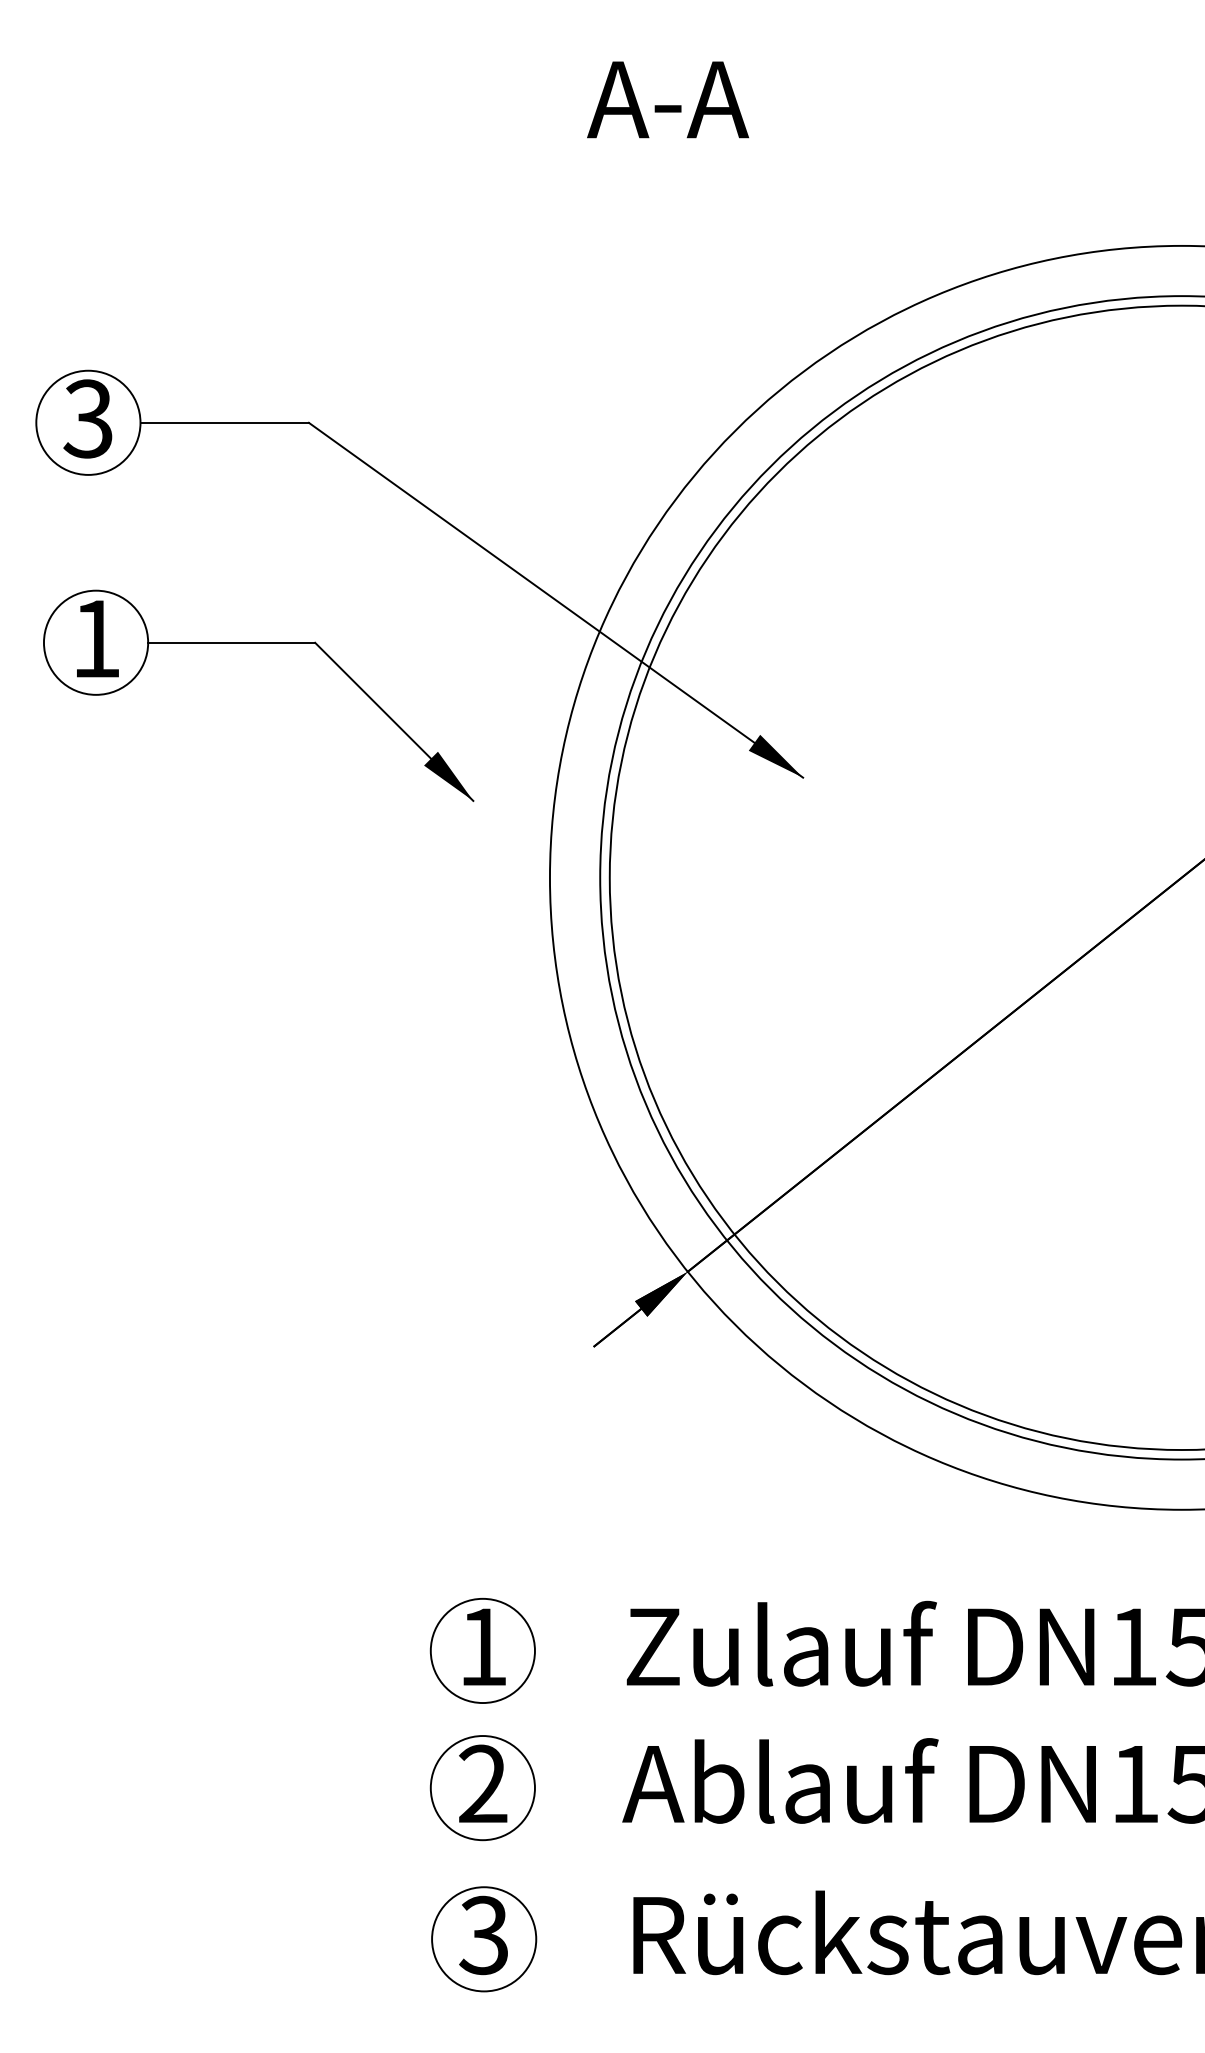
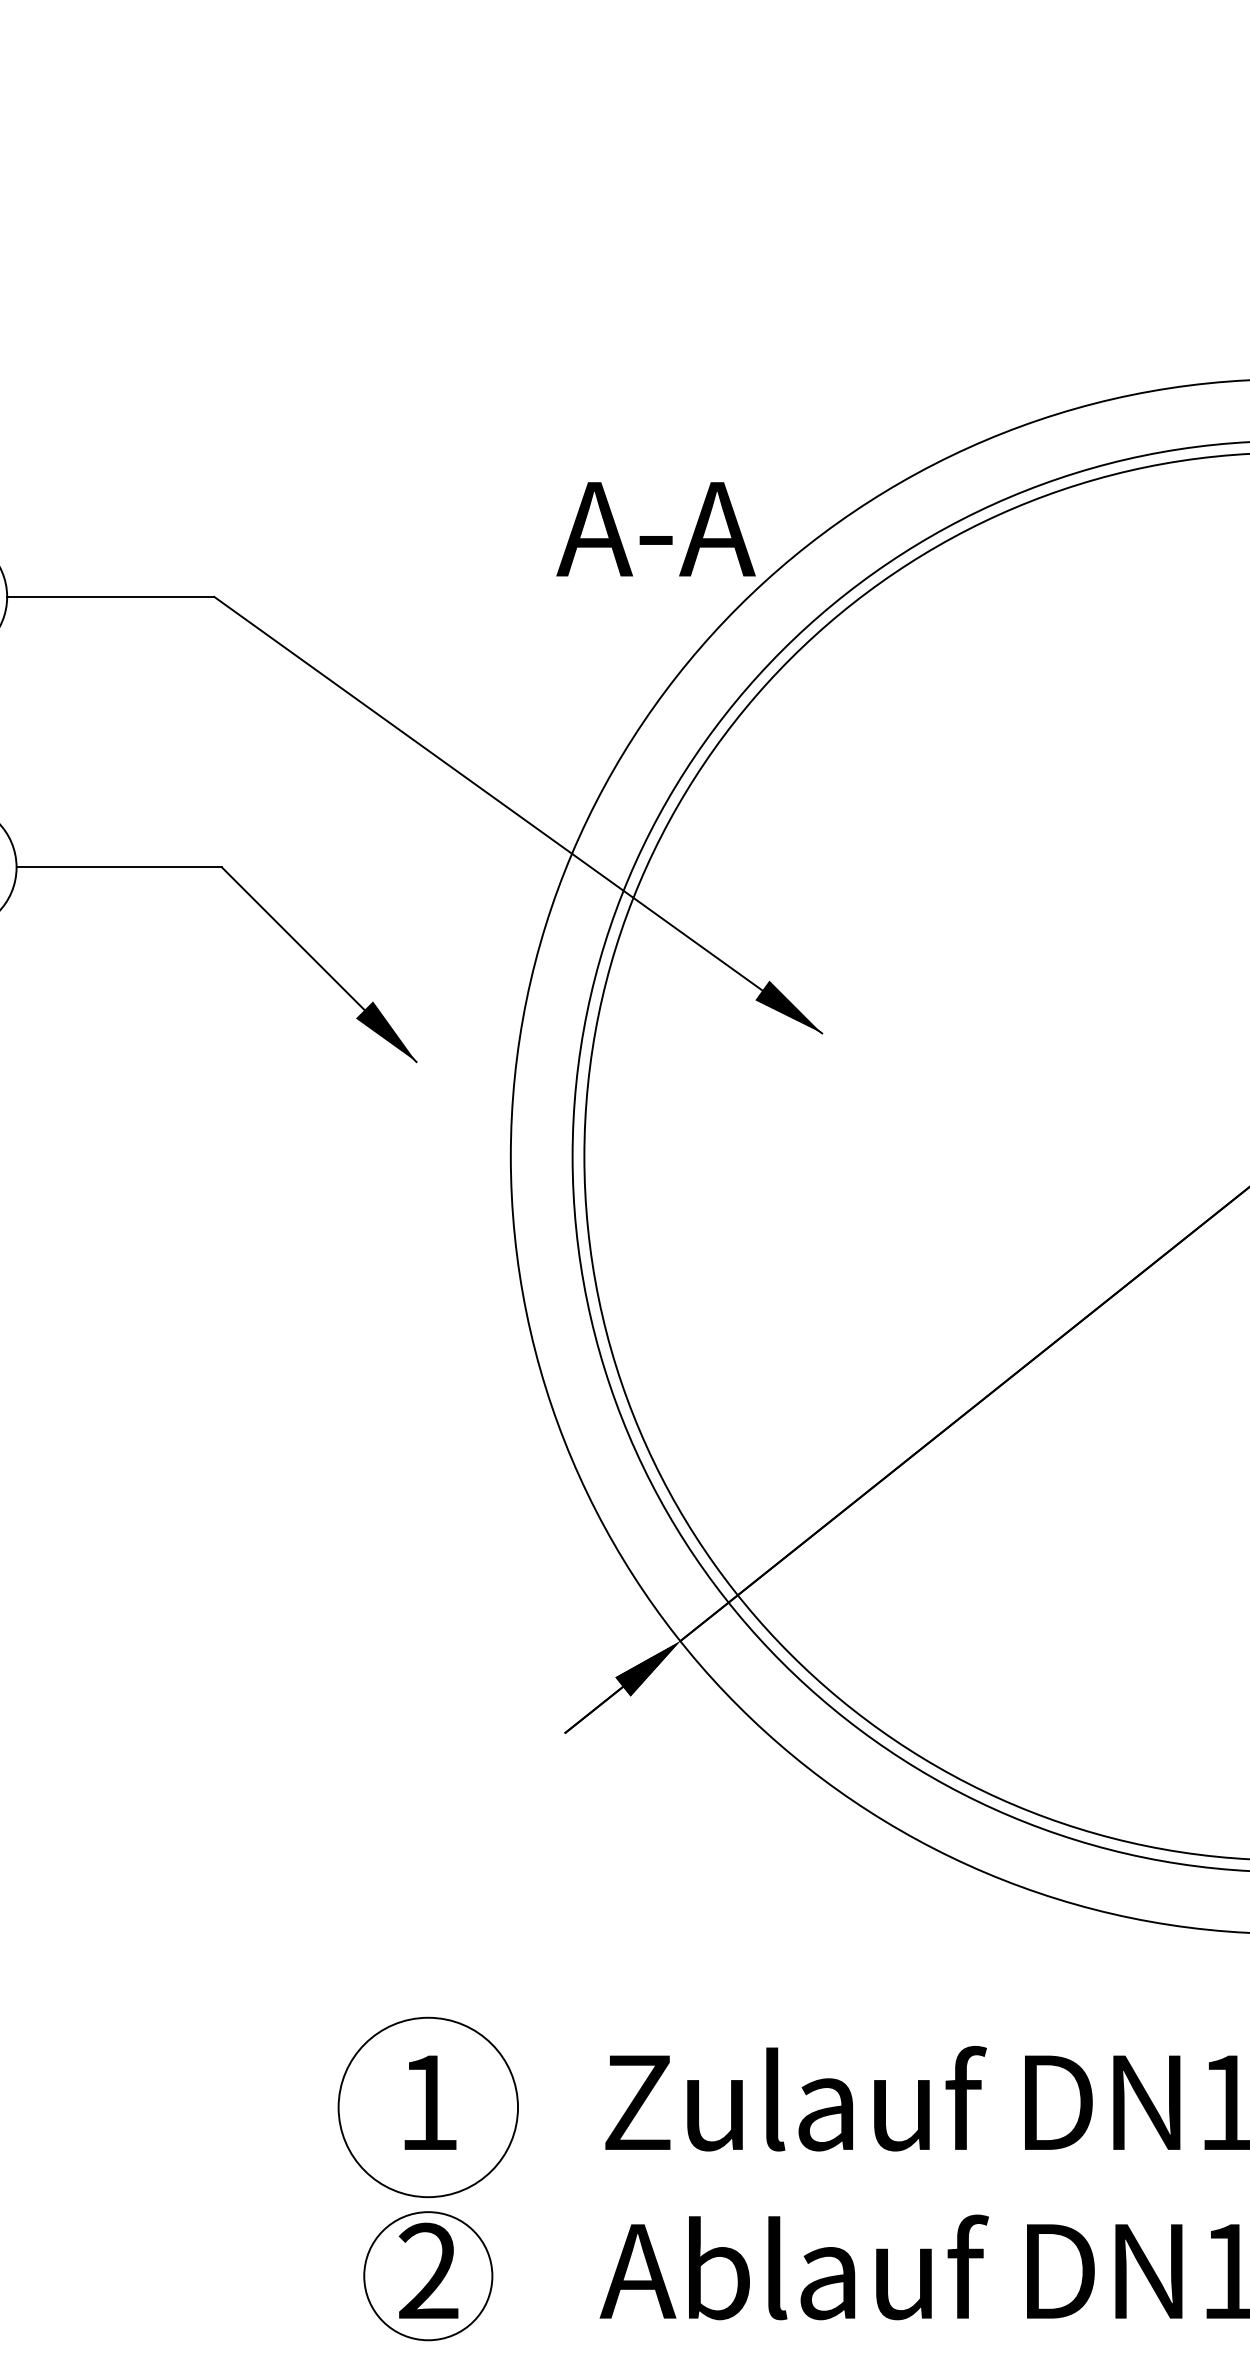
text: (667, 99) -> (655, 528), moved
circle: (482, 1650) -> (427, 2106), size x1.4

